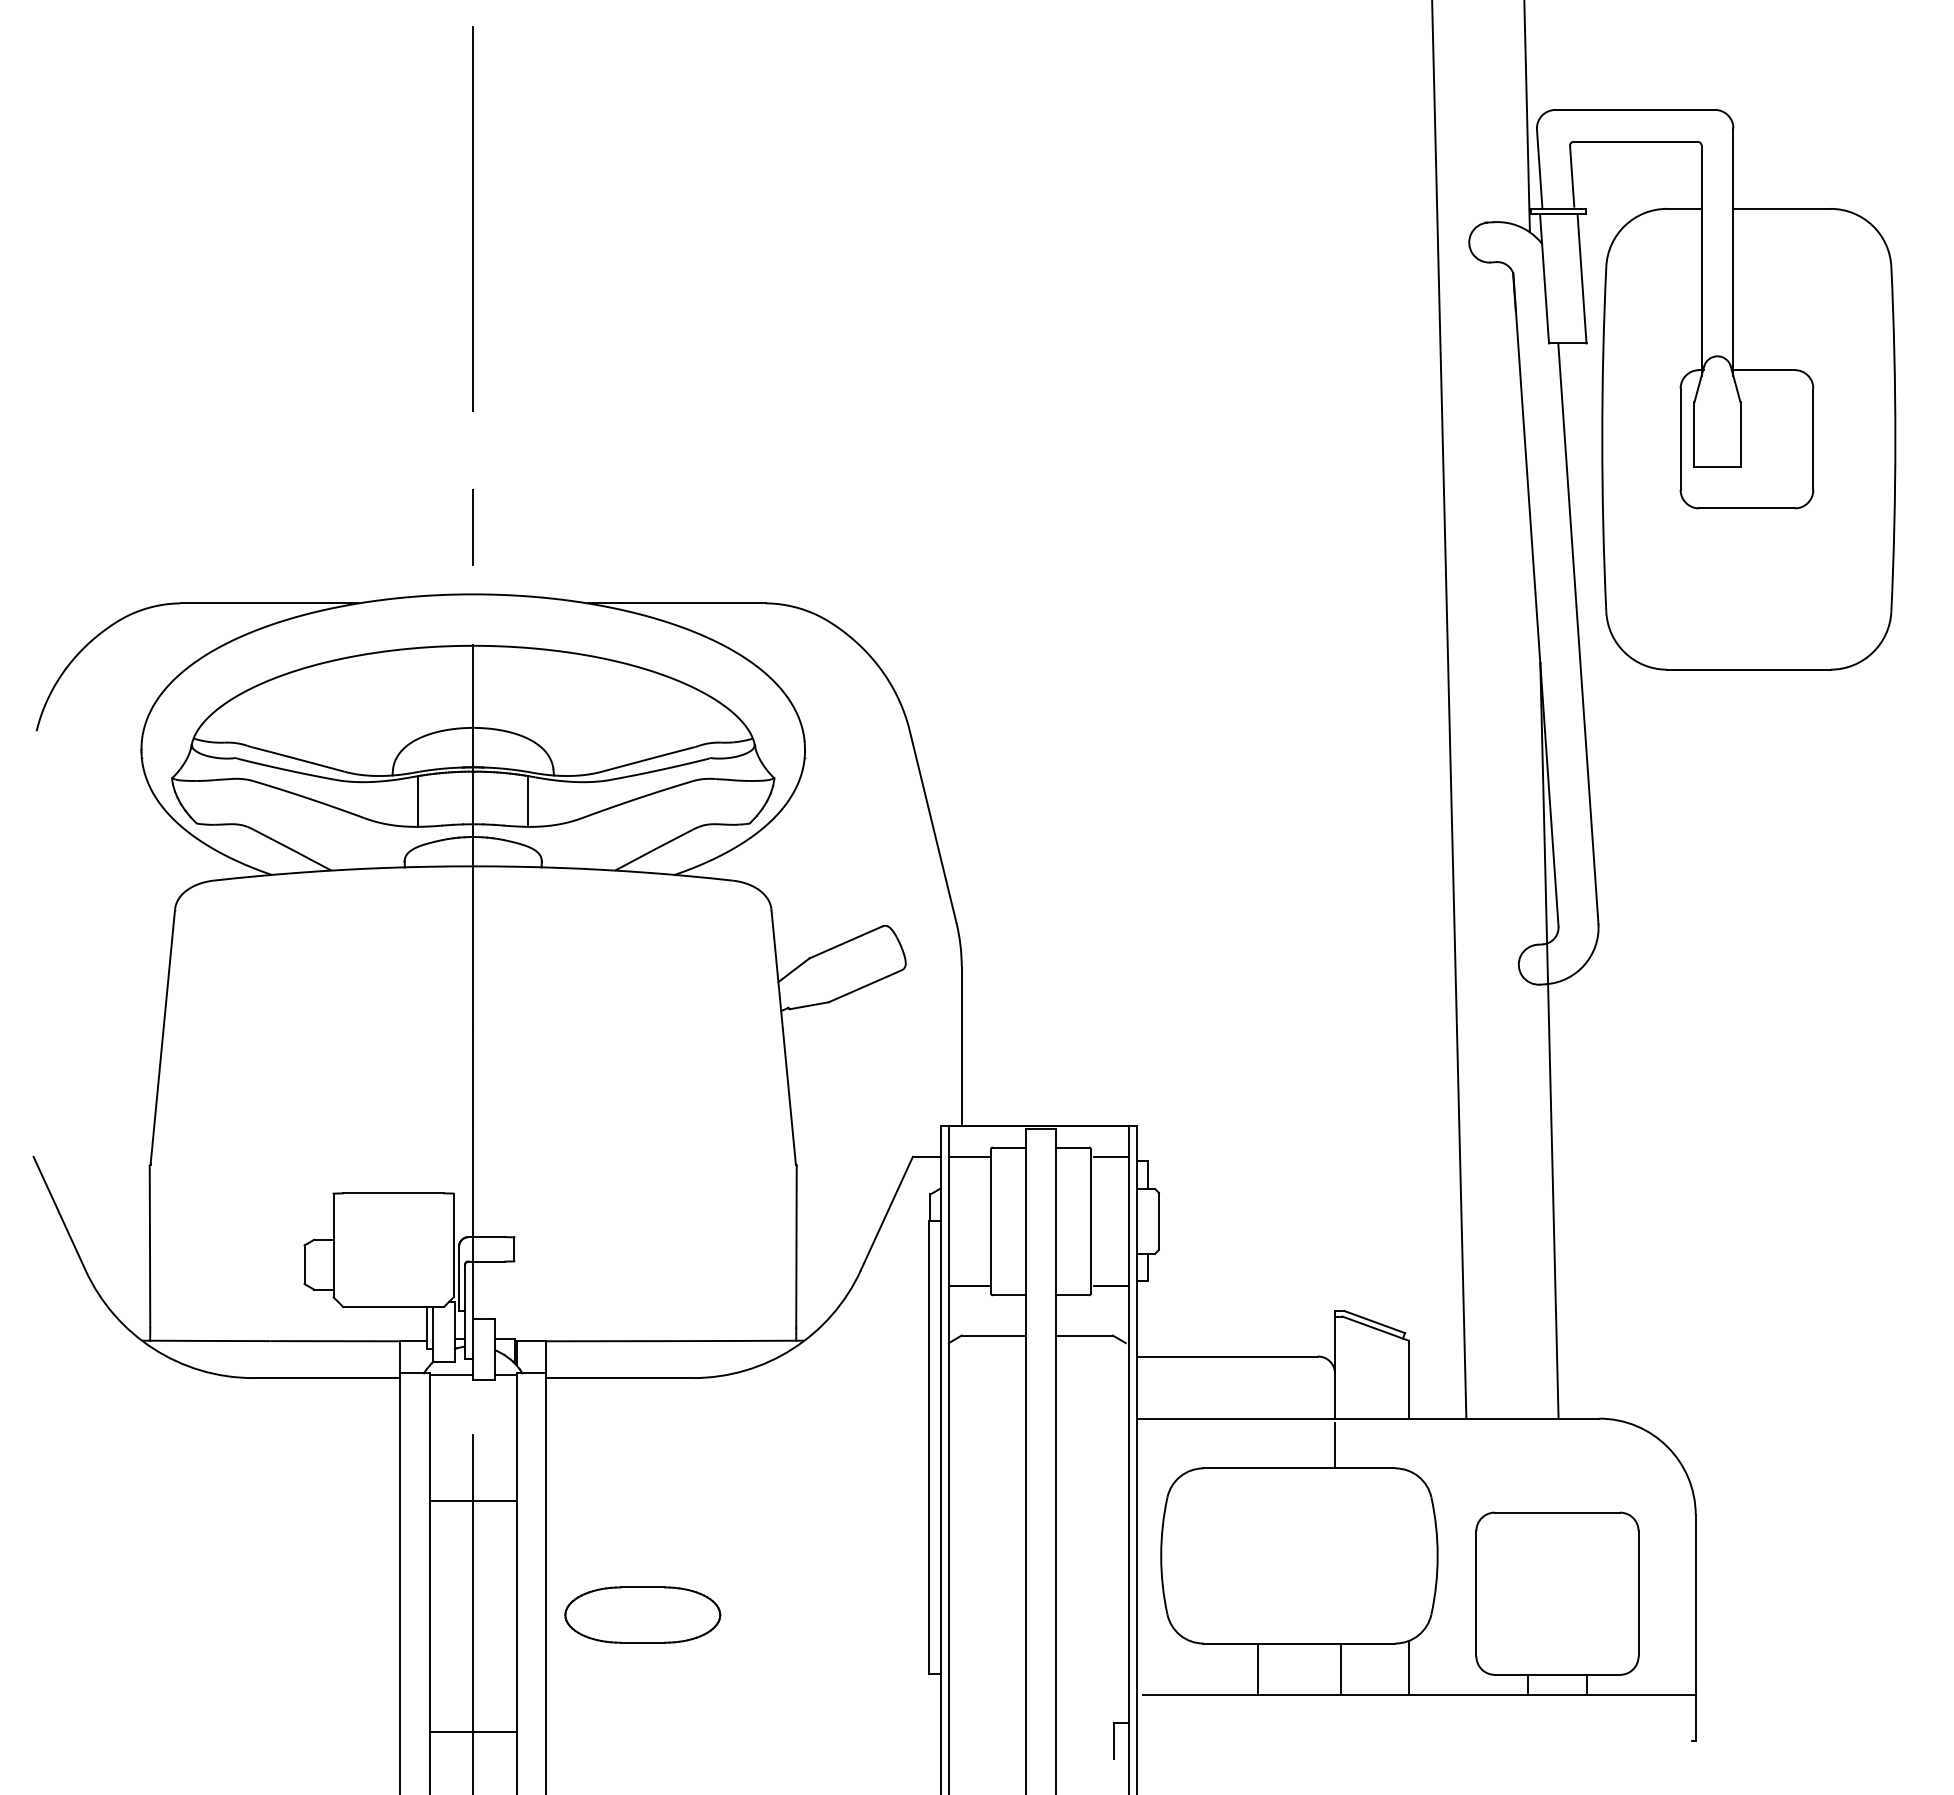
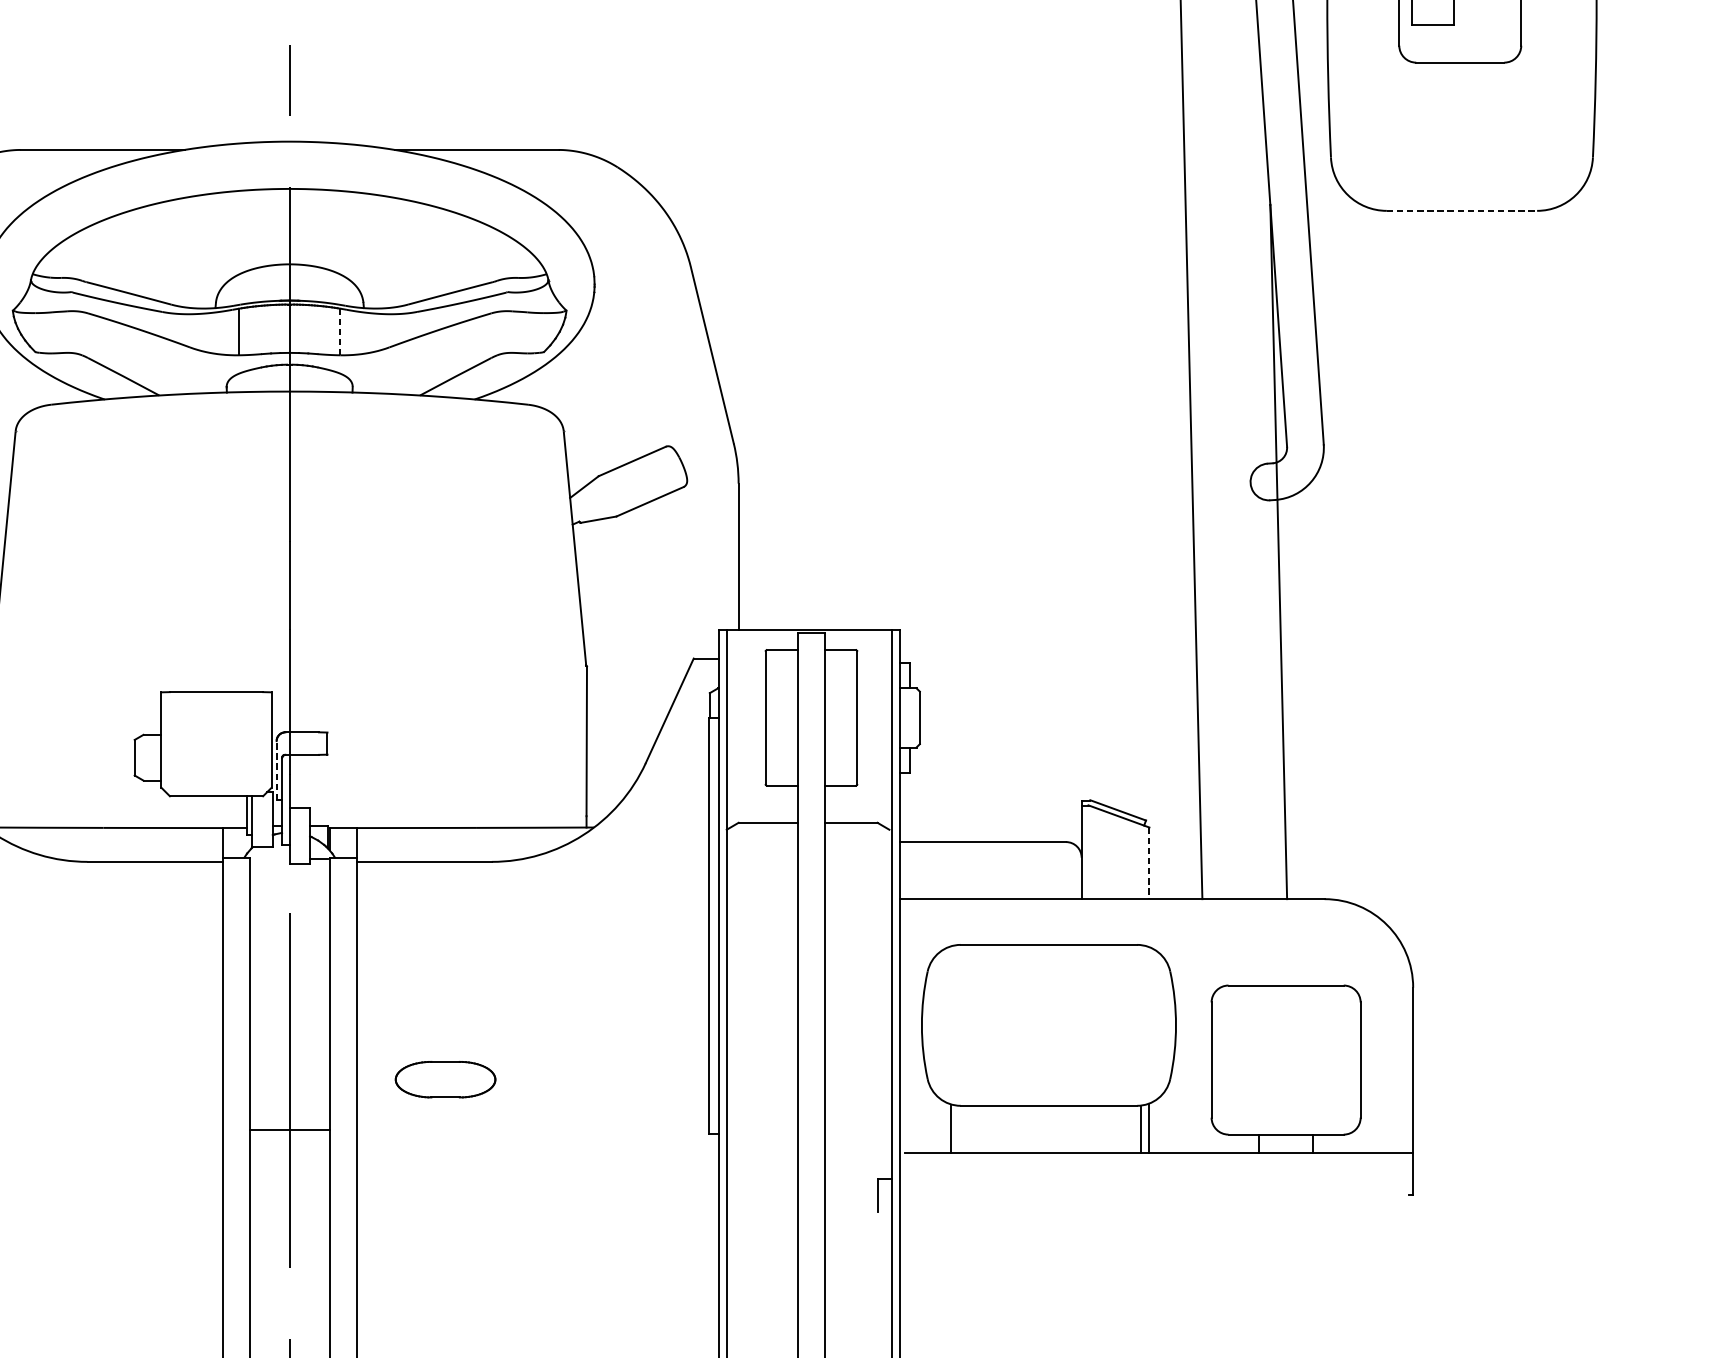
line: (1748, 669) -> (1461, 210), solid -> dashed
line: (528, 802) -> (340, 332), solid -> dashed
line: (968, 1156) -> (744, 658), removed
line: (1110, 1156) -> (875, 658), removed
line: (459, 1278) -> (277, 770), solid -> dashed
line: (968, 1285) -> (744, 776), removed
line: (1110, 1285) -> (875, 776), removed
line: (452, 1375) -> (270, 859), removed
line: (1408, 1379) -> (1149, 863), solid -> dashed
line: (1335, 1445) -> (1082, 923), removed
line: (472, 1500) -> (289, 974), removed
part: (642, 1614) -> (445, 1079), size x0.7
line: (1258, 1668) -> (950, 1128), moved
line: (1340, 1668) -> (1140, 1128), moved
line: (472, 1732) -> (289, 1130), moved

